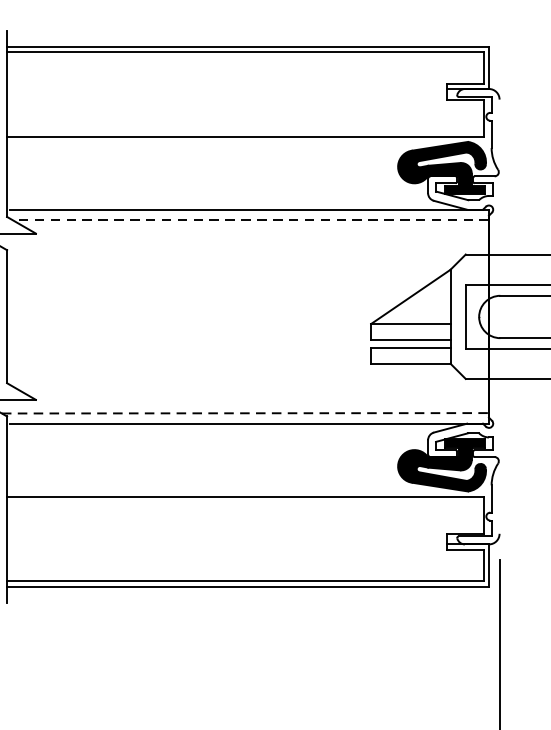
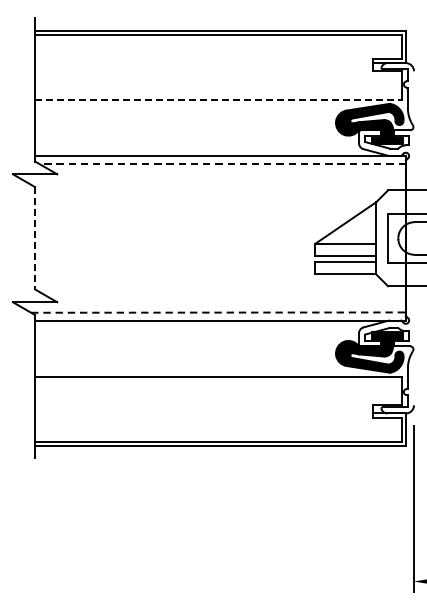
line: (245, 136) -> (218, 99), solid -> dashed
line: (7, 316) -> (35, 238), solid -> dashed

